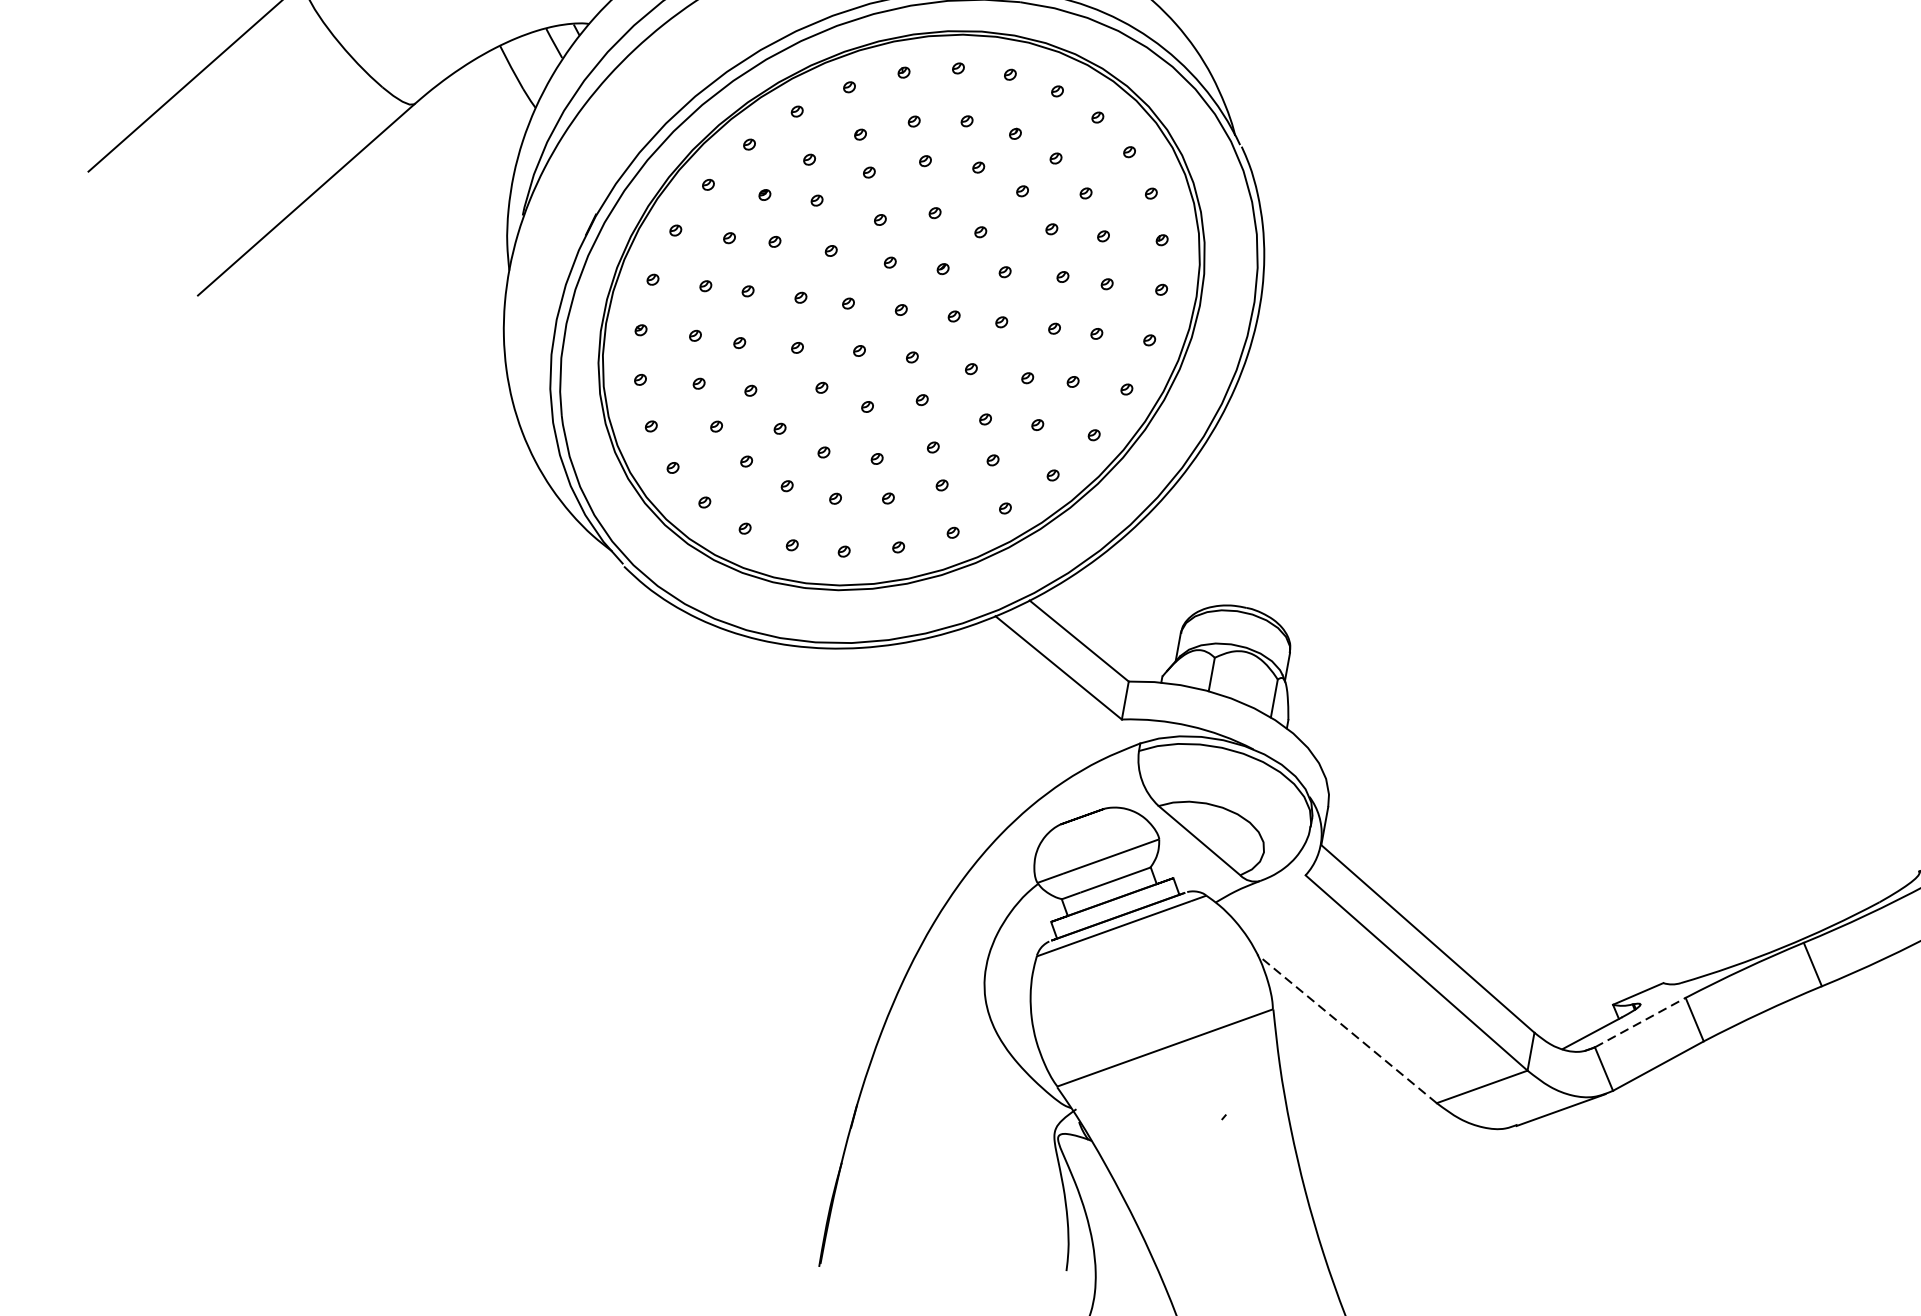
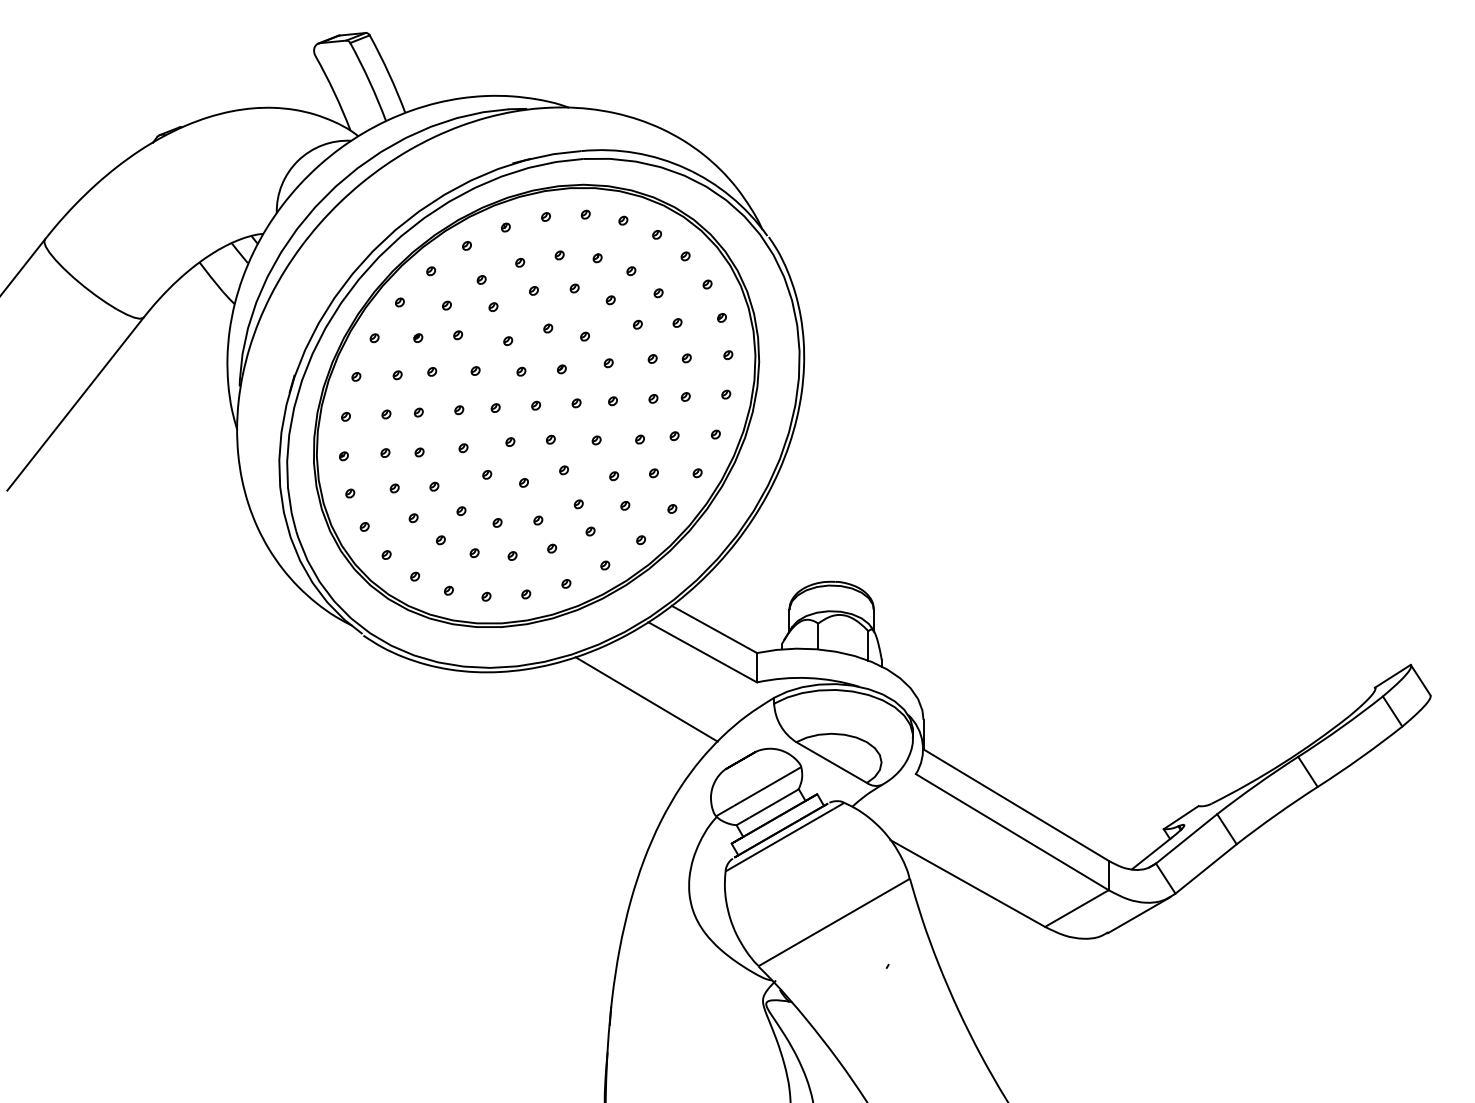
line: (974, 715) -> (646, 699), added
line: (1641, 1022) -> (1187, 838), dashed -> solid
line: (1346, 1028) -> (967, 883), dashed -> solid

